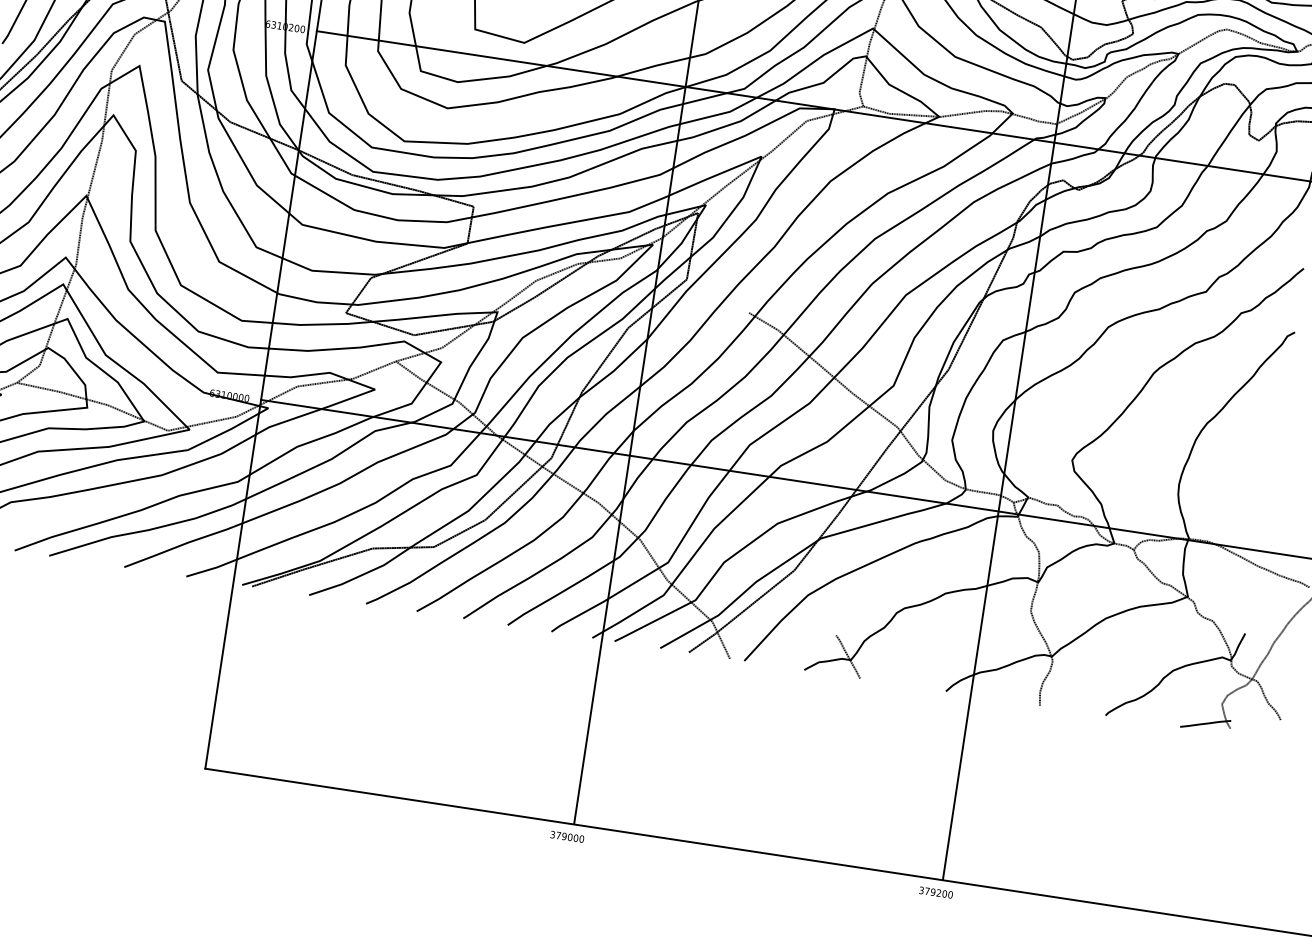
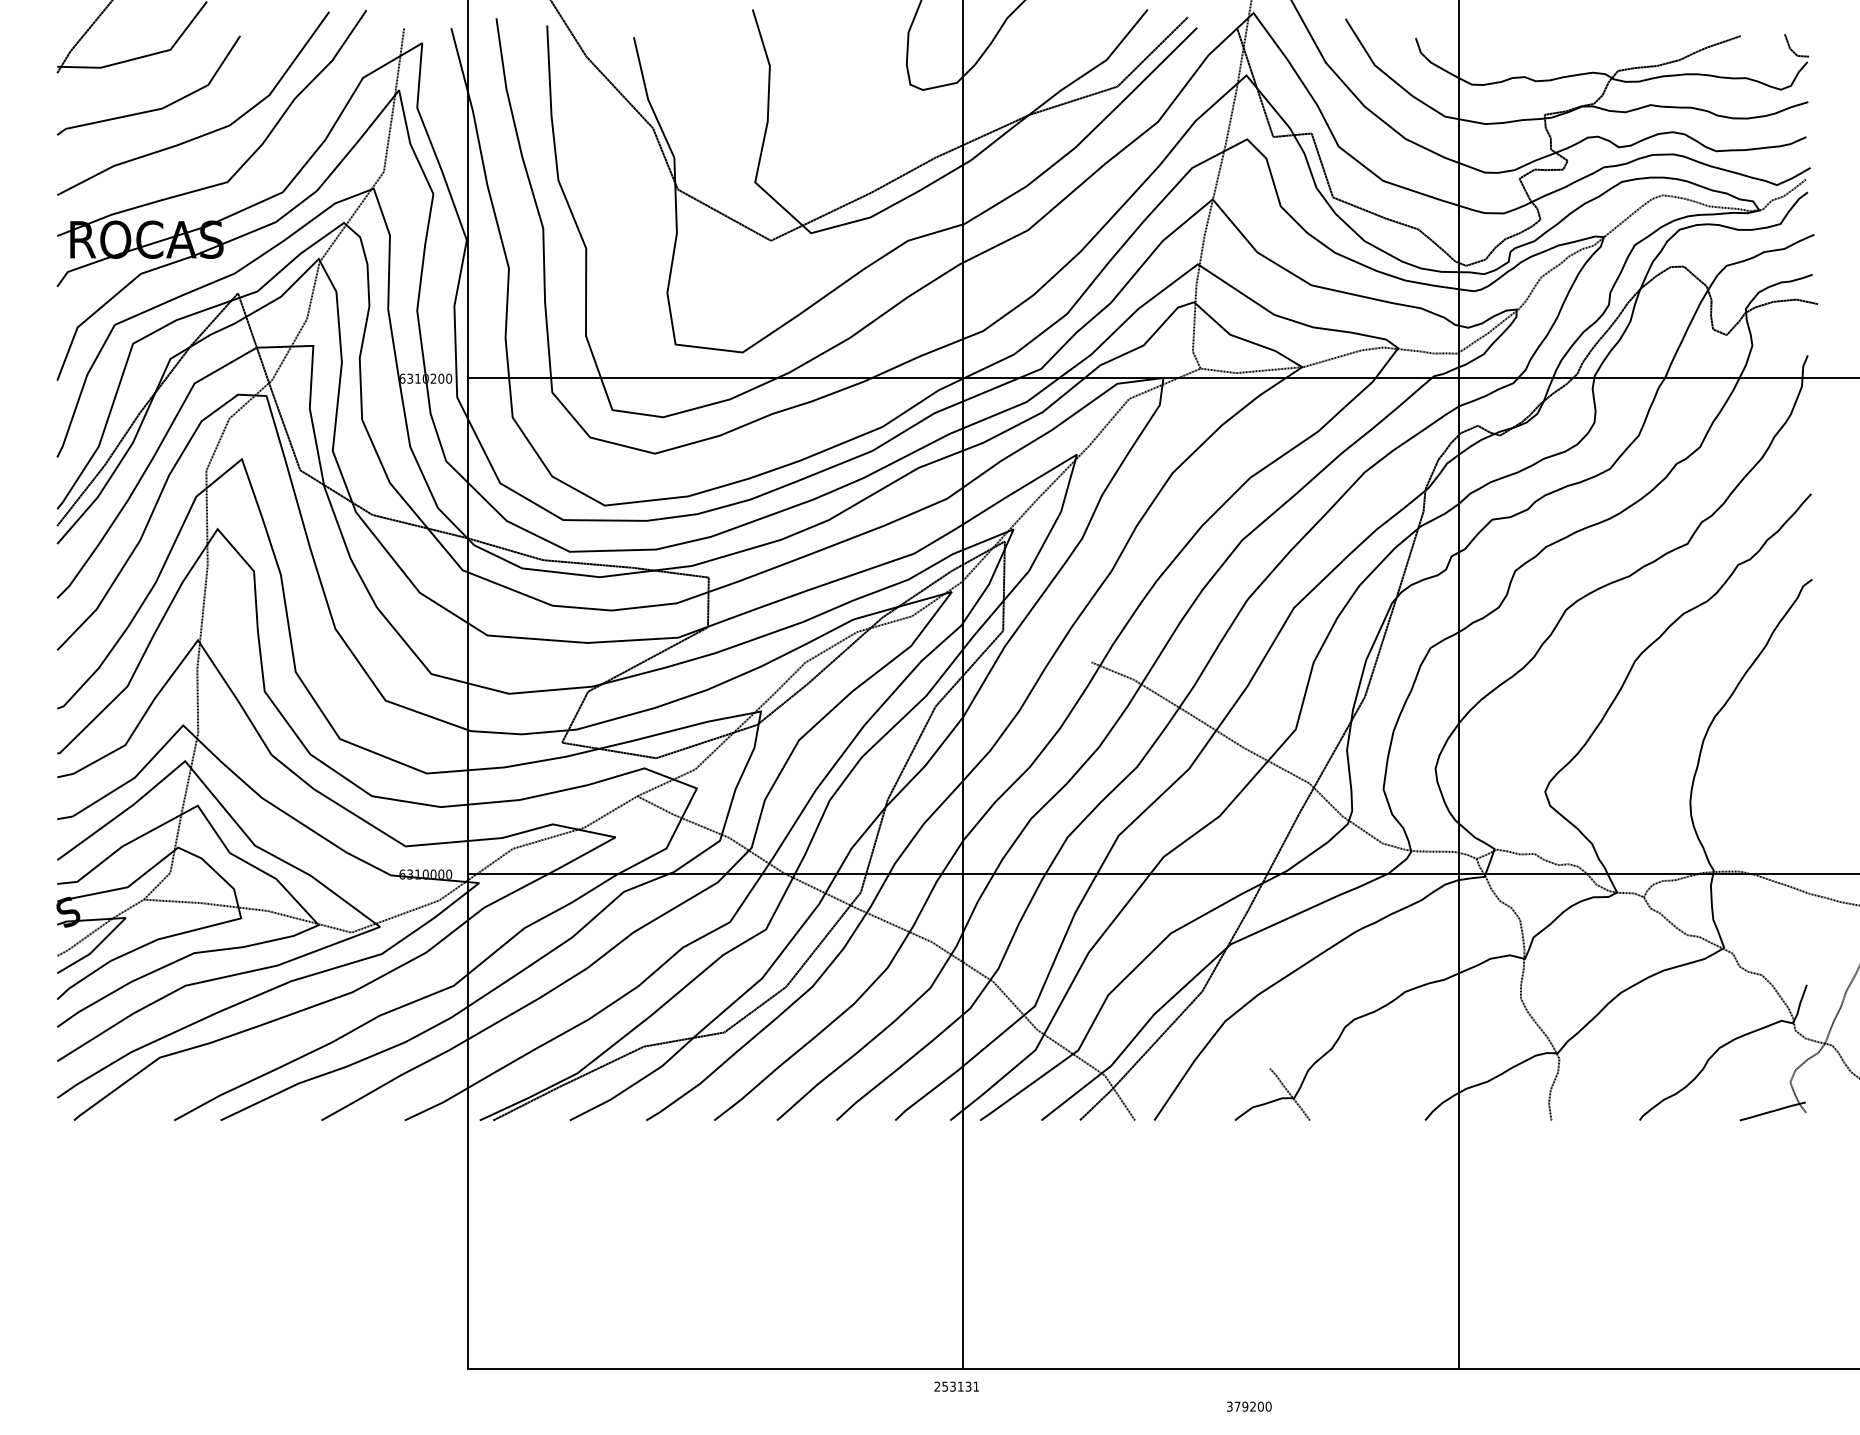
text: (567, 836) -> (956, 1386), 379000 -> 253131
text: (936, 892) -> (1249, 1406), moved

